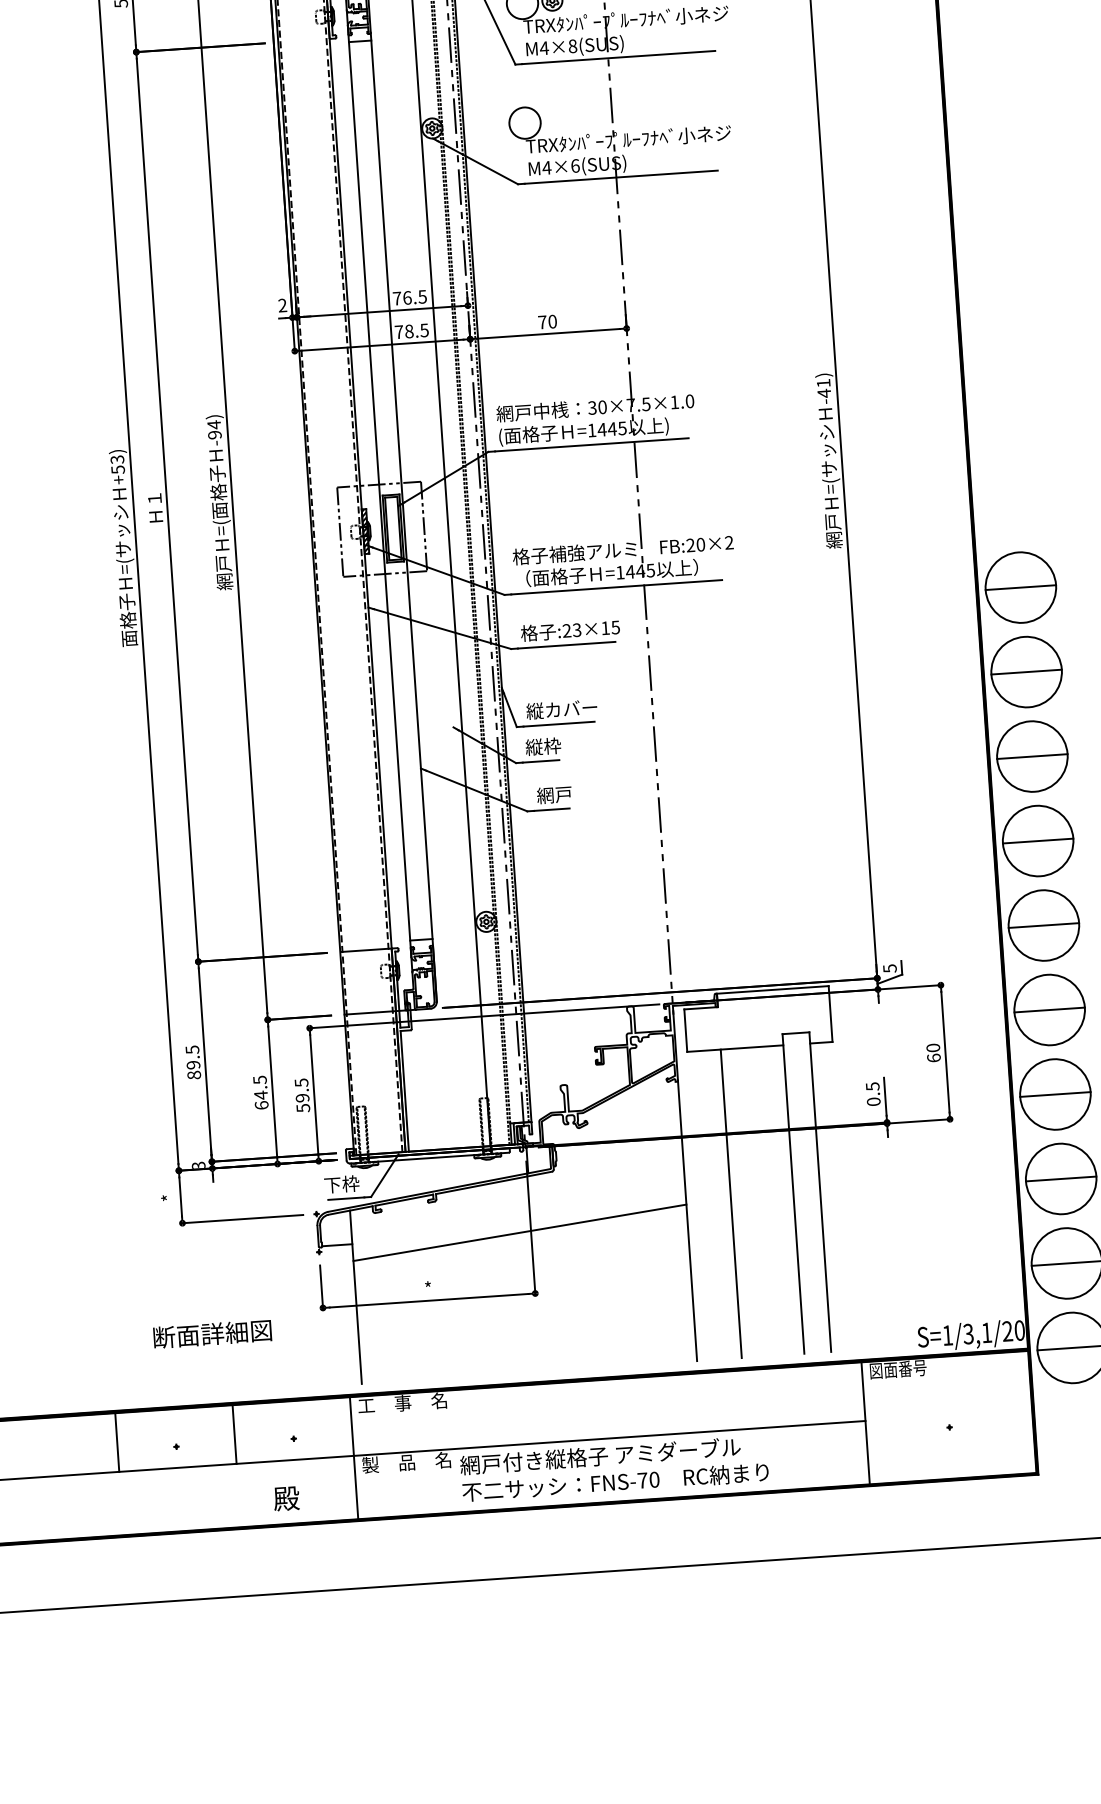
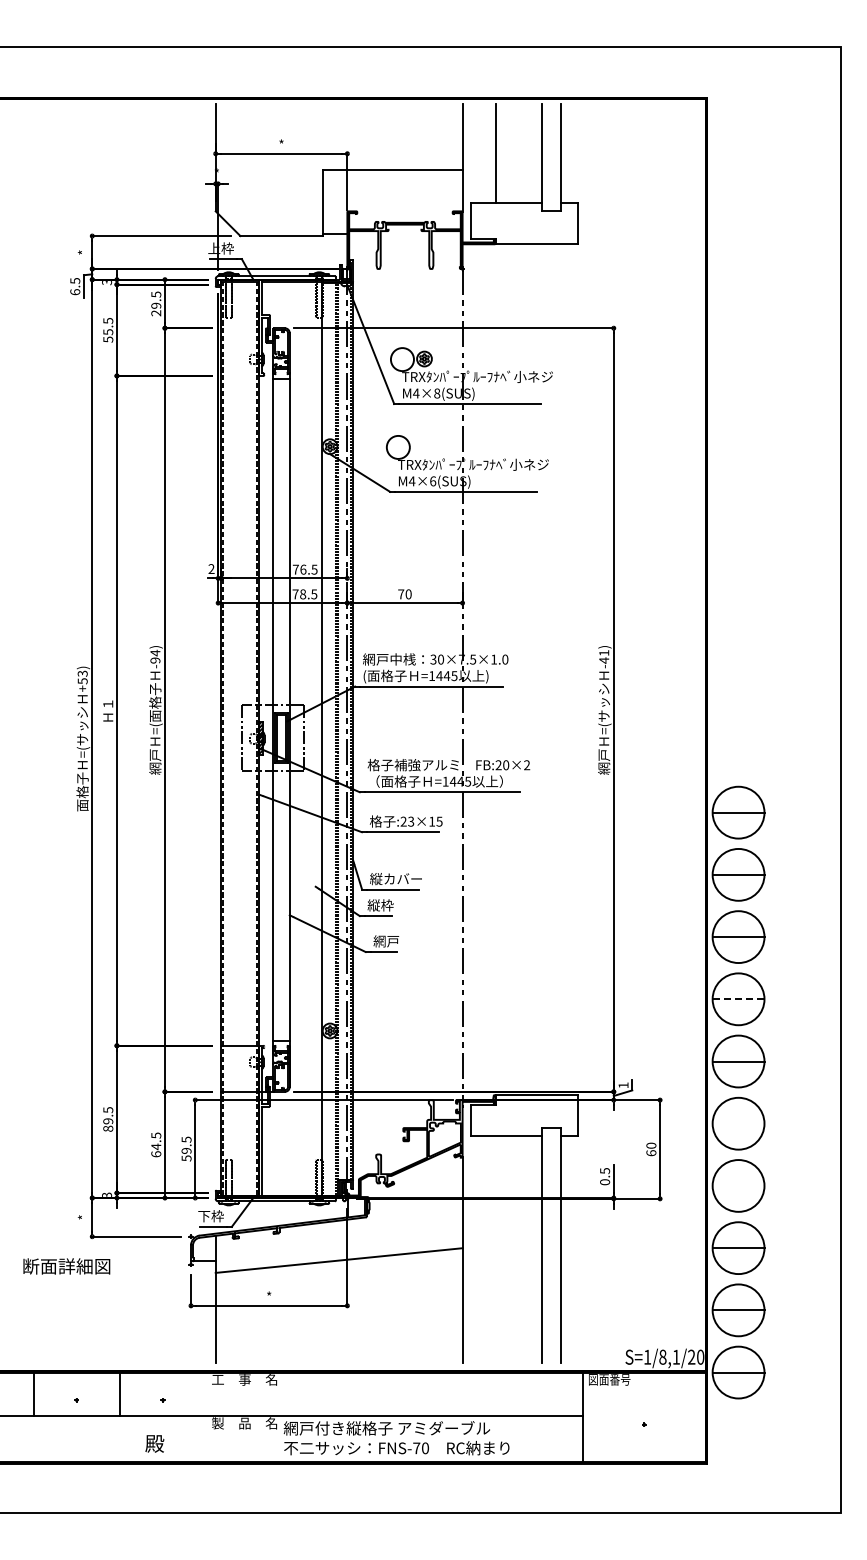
line: (1038, 841) -> (738, 999), solid -> dashed
text: (889, 968) -> (623, 1085), 5 -> 1
line: (1049, 1009) -> (738, 1123), removed
line: (1055, 1093) -> (738, 1185), removed
line: (731, 1203) -> (495, 1249), removed
text: (967, 1333) -> (662, 1356), S=1/3,1/20 -> S=1/8,1/20
text: (212, 1334) -> (66, 1266), moved
line: (354, 1458) -> (206, 1417), removed

